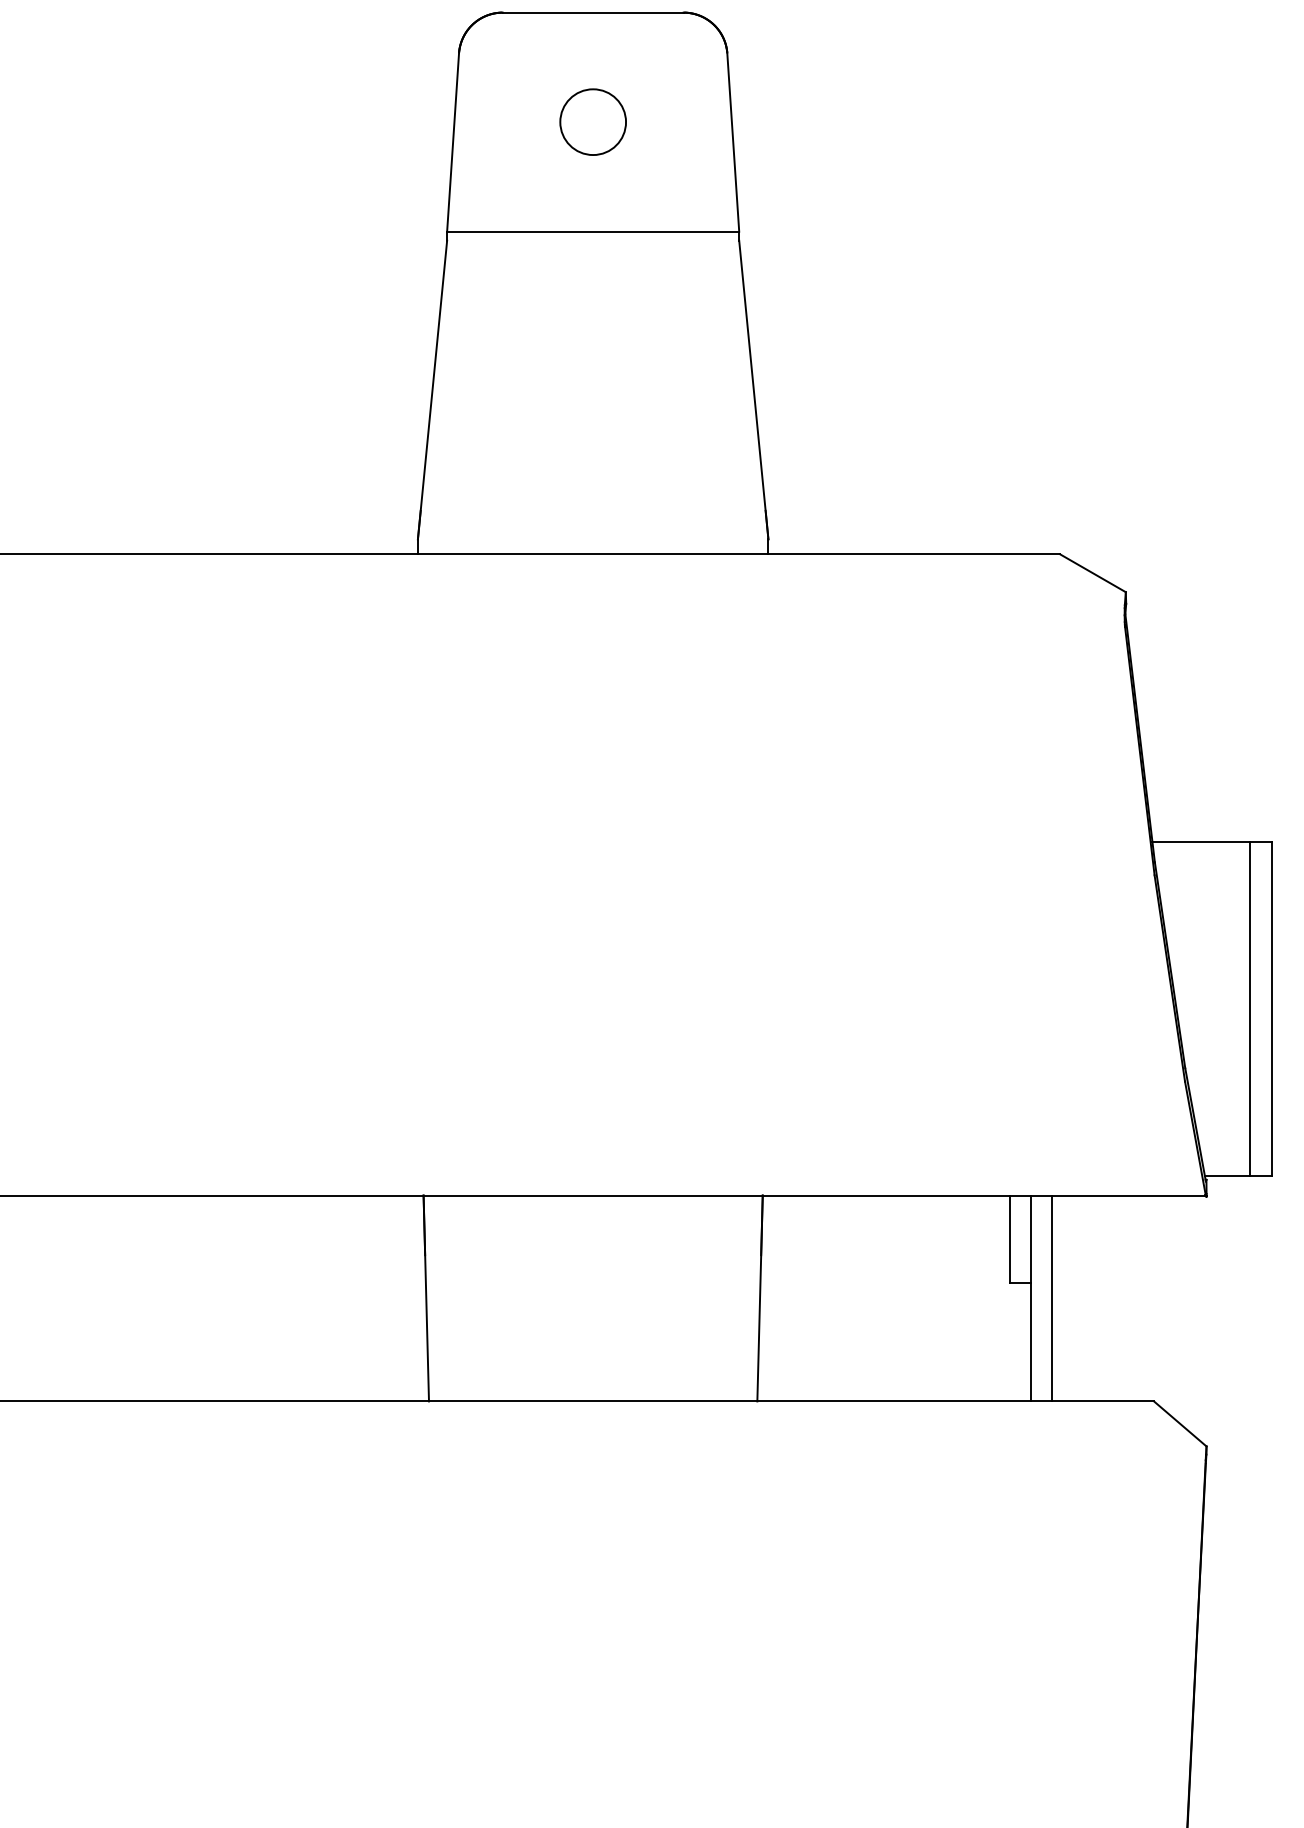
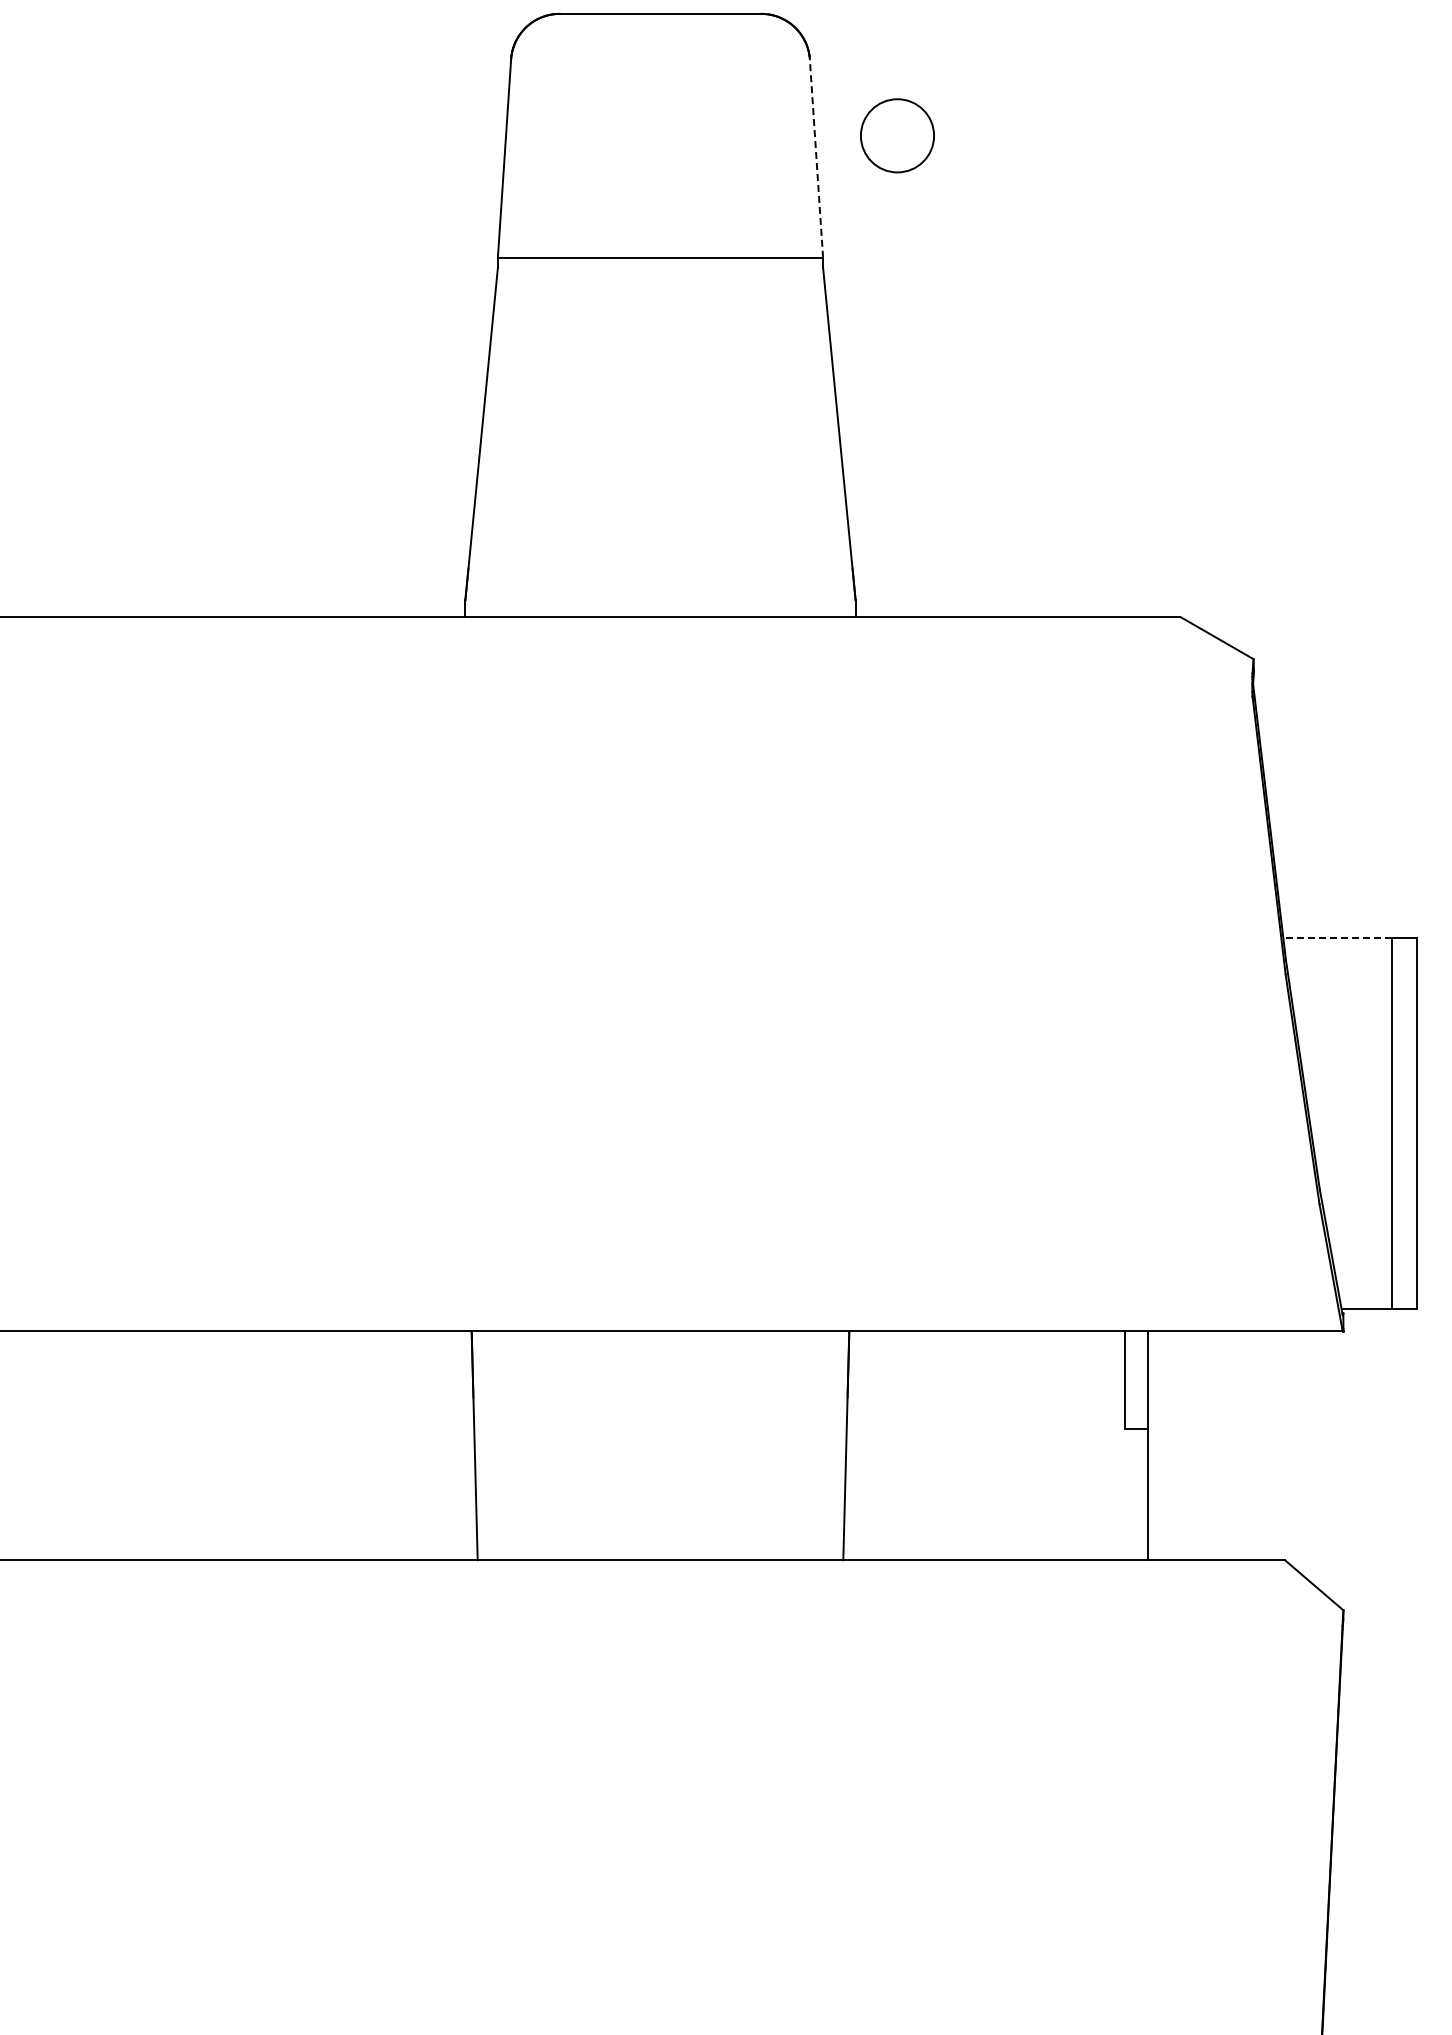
circle: (593, 121) -> (897, 135), moved
line: (733, 142) -> (816, 158), solid -> dashed
line: (1201, 842) -> (1337, 937), solid -> dashed
line: (1052, 1298) -> (1171, 1445), removed

